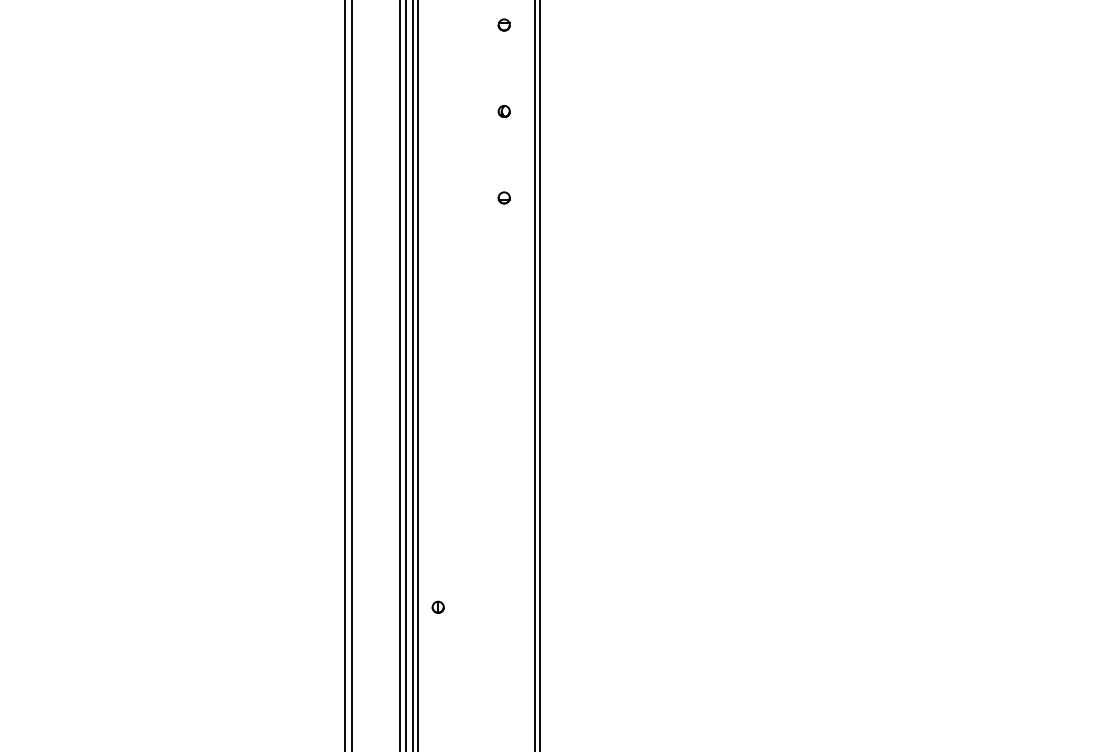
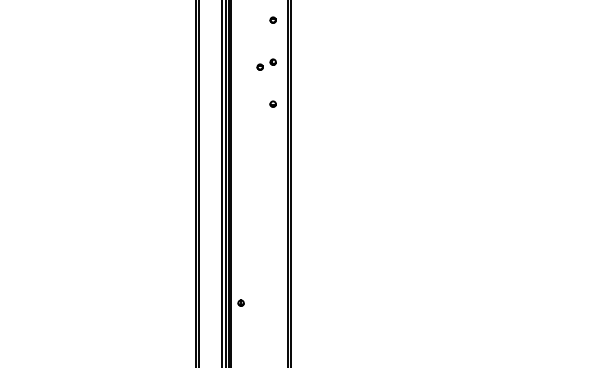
part: (476, 120) -> (259, 66), added

